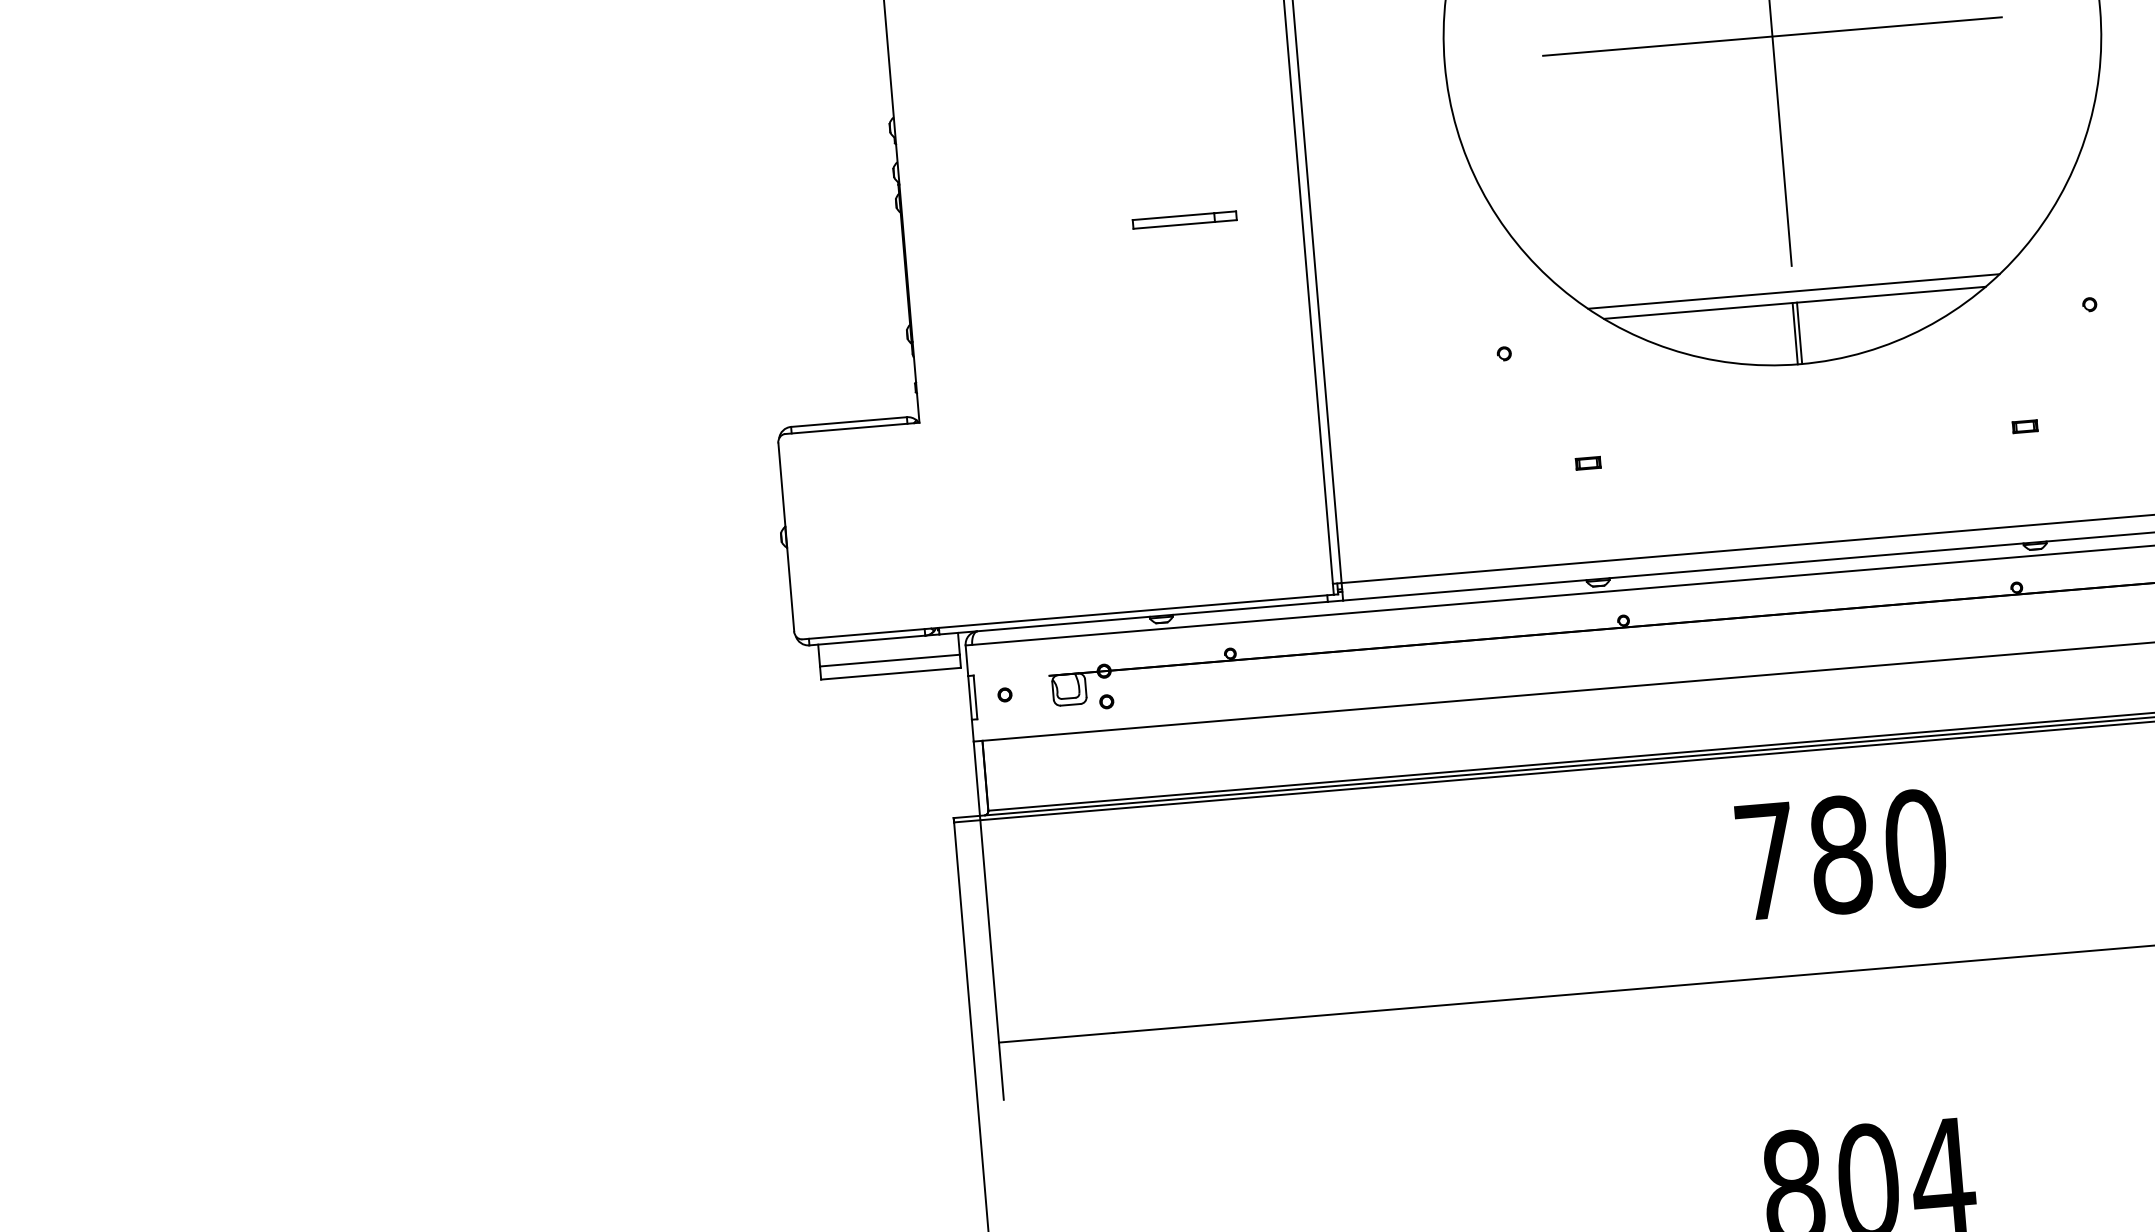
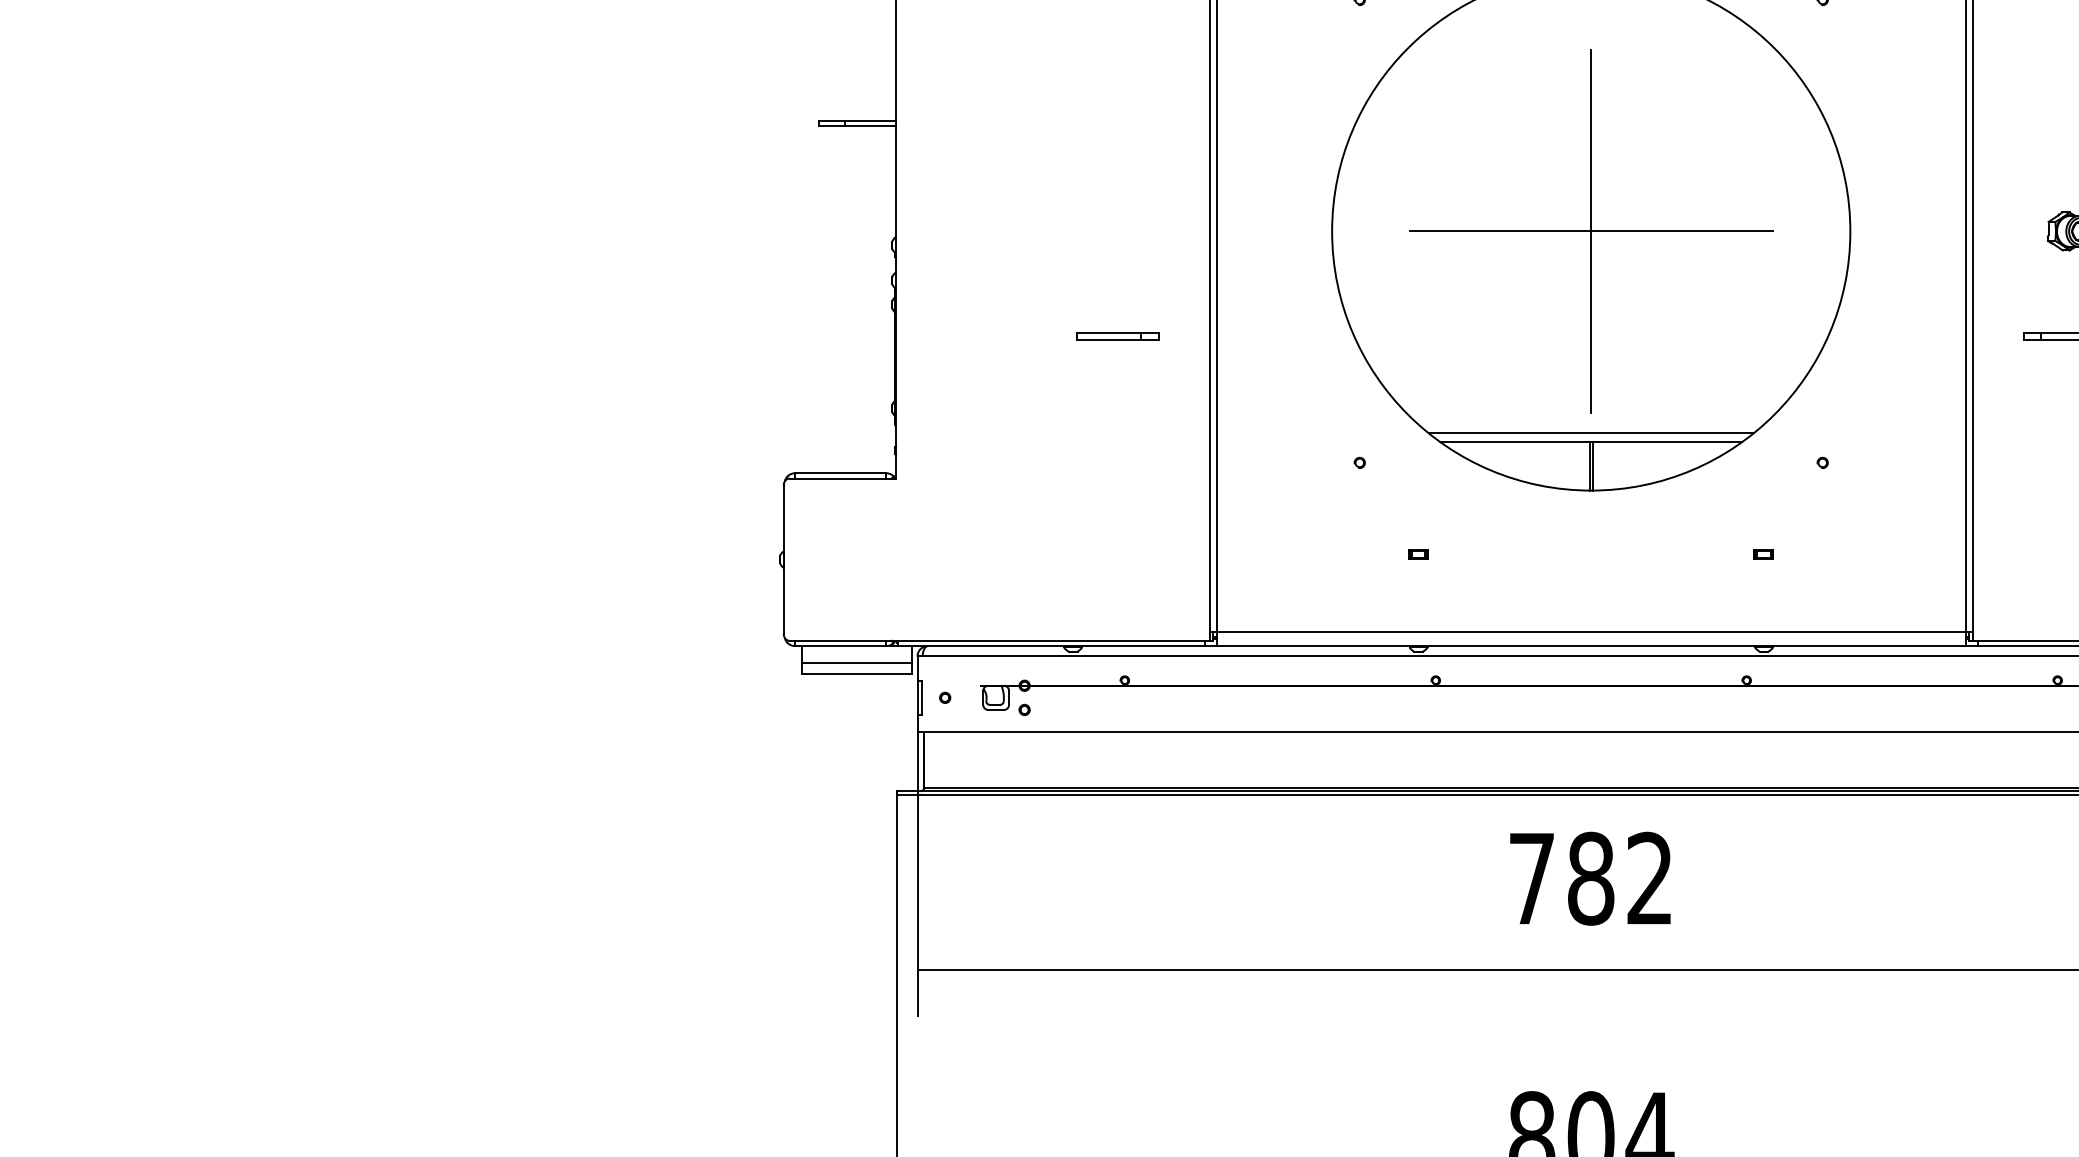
text: (1916, 848) -> (1650, 878), 780 -> 782

